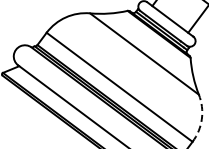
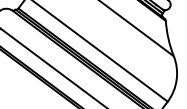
arc: (201, 119) -> (176, 80), dashed -> solid

